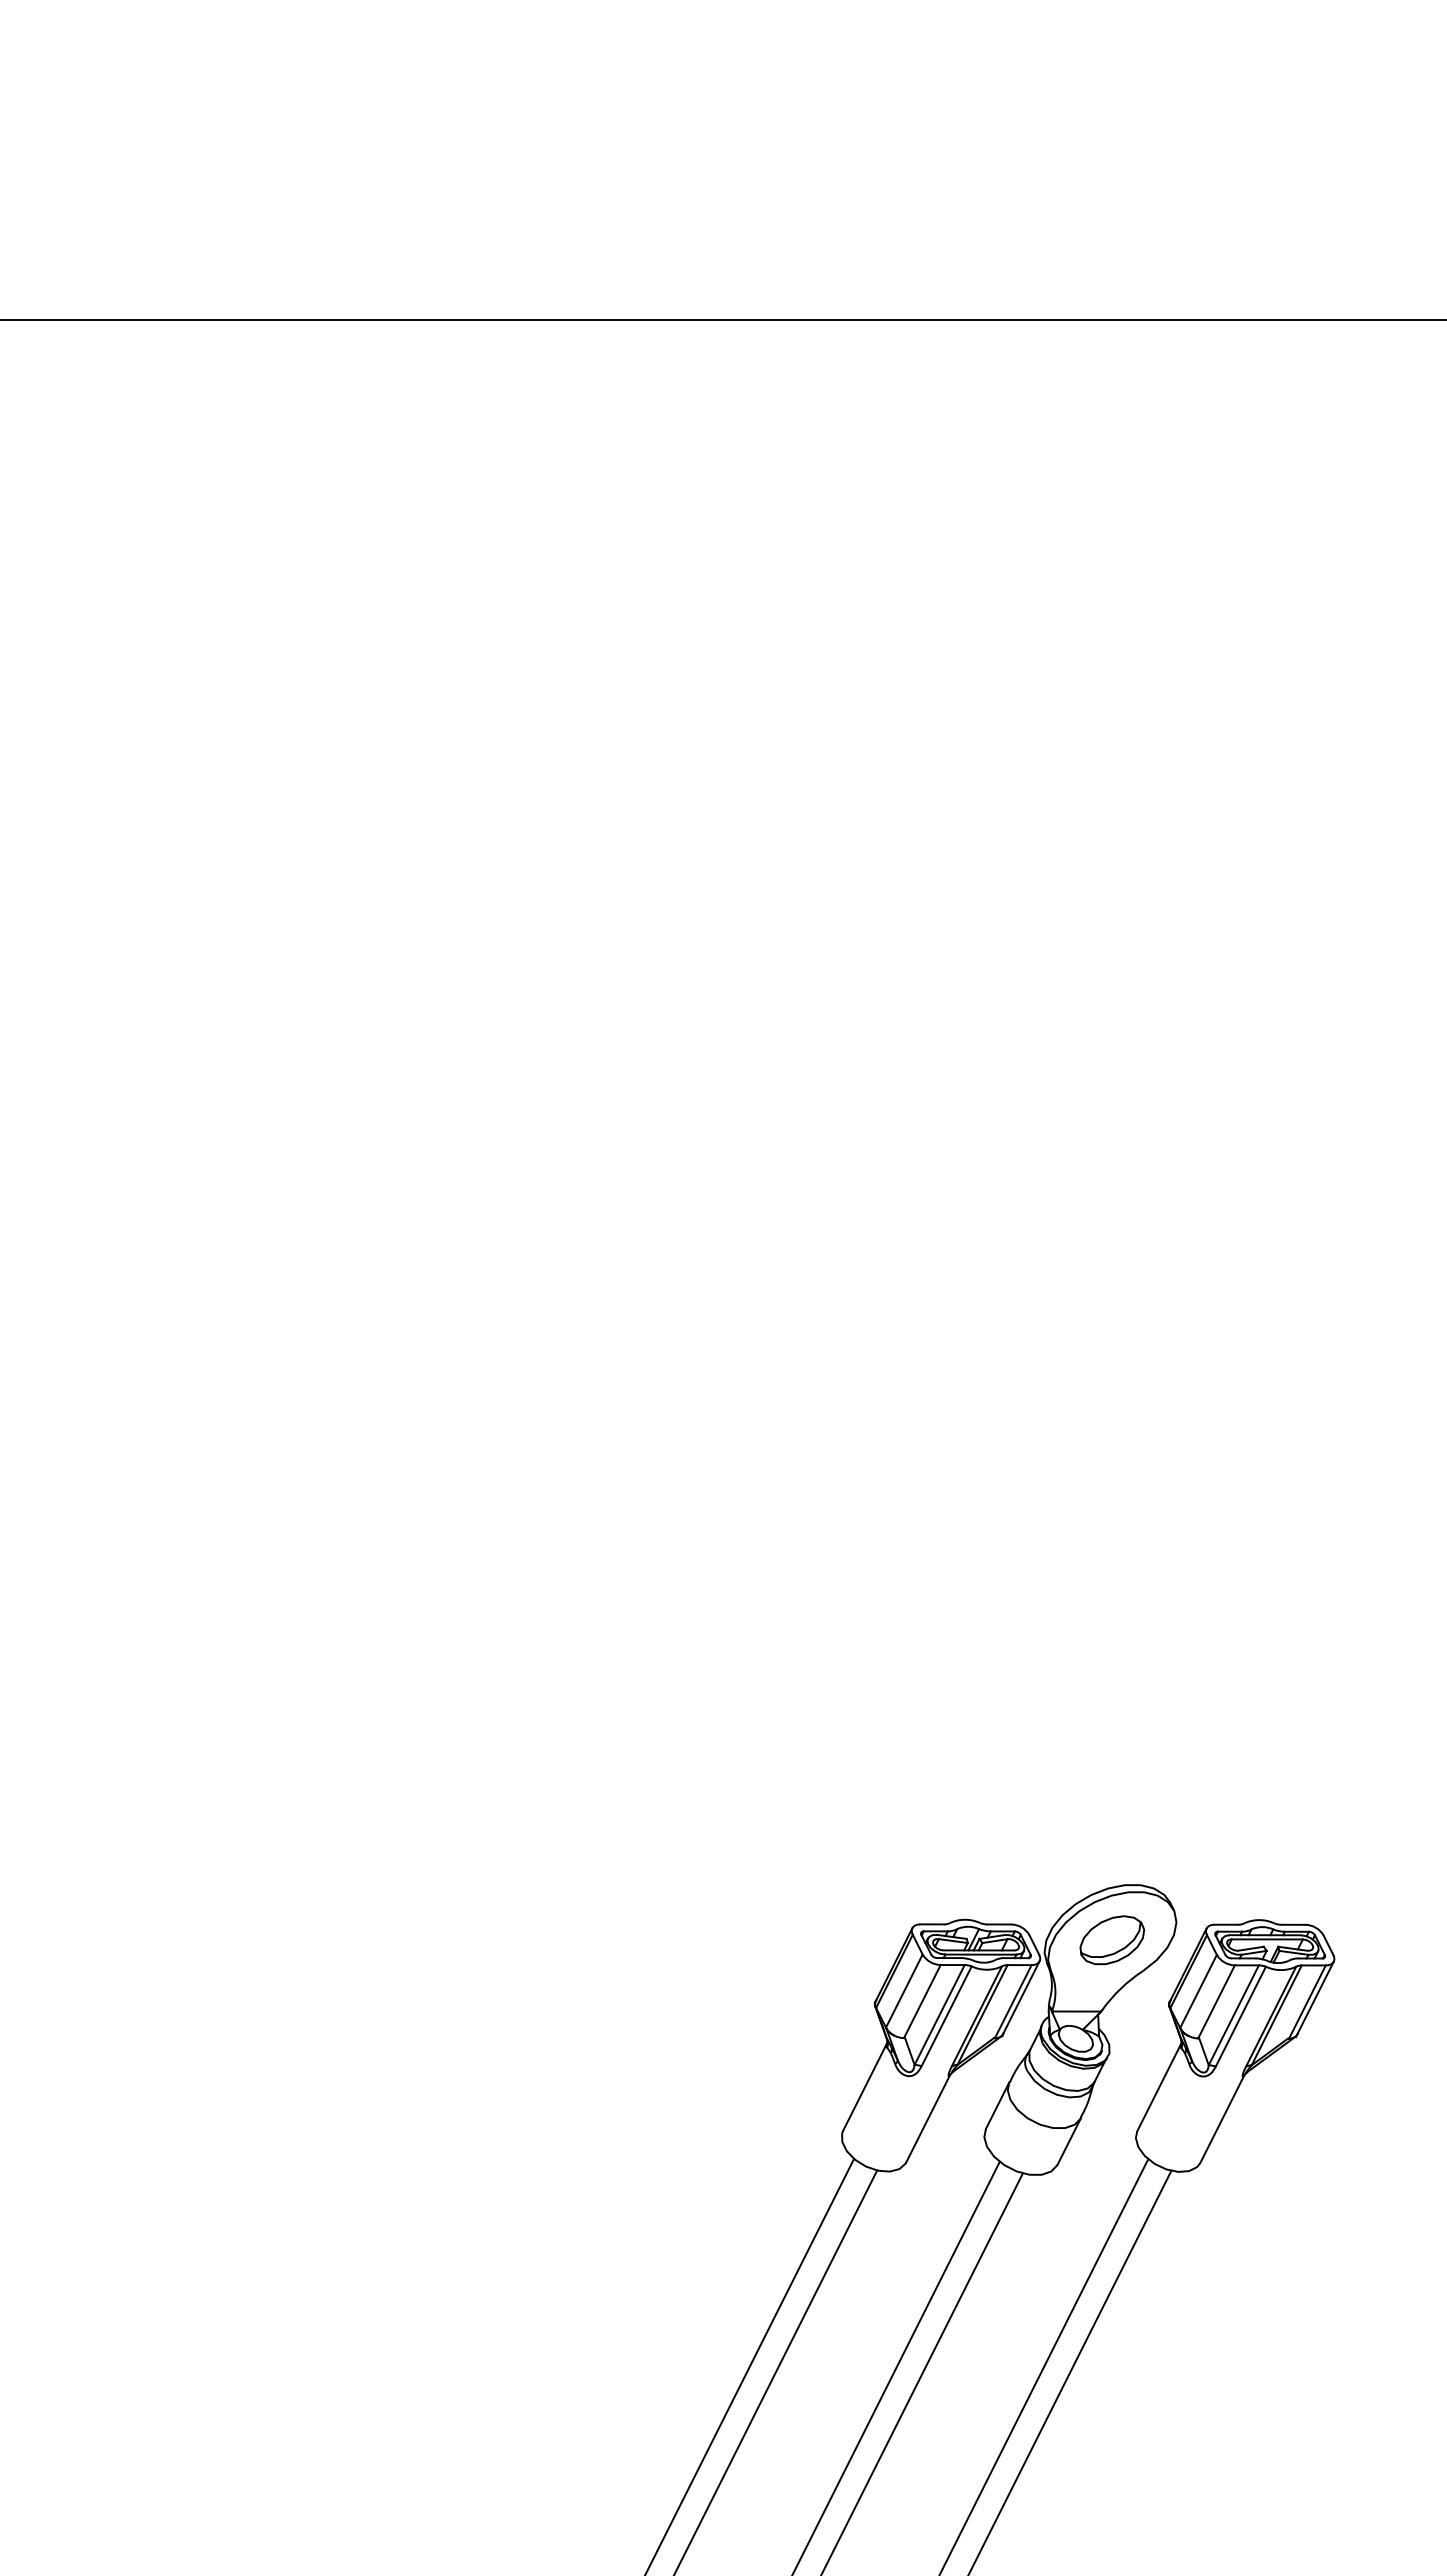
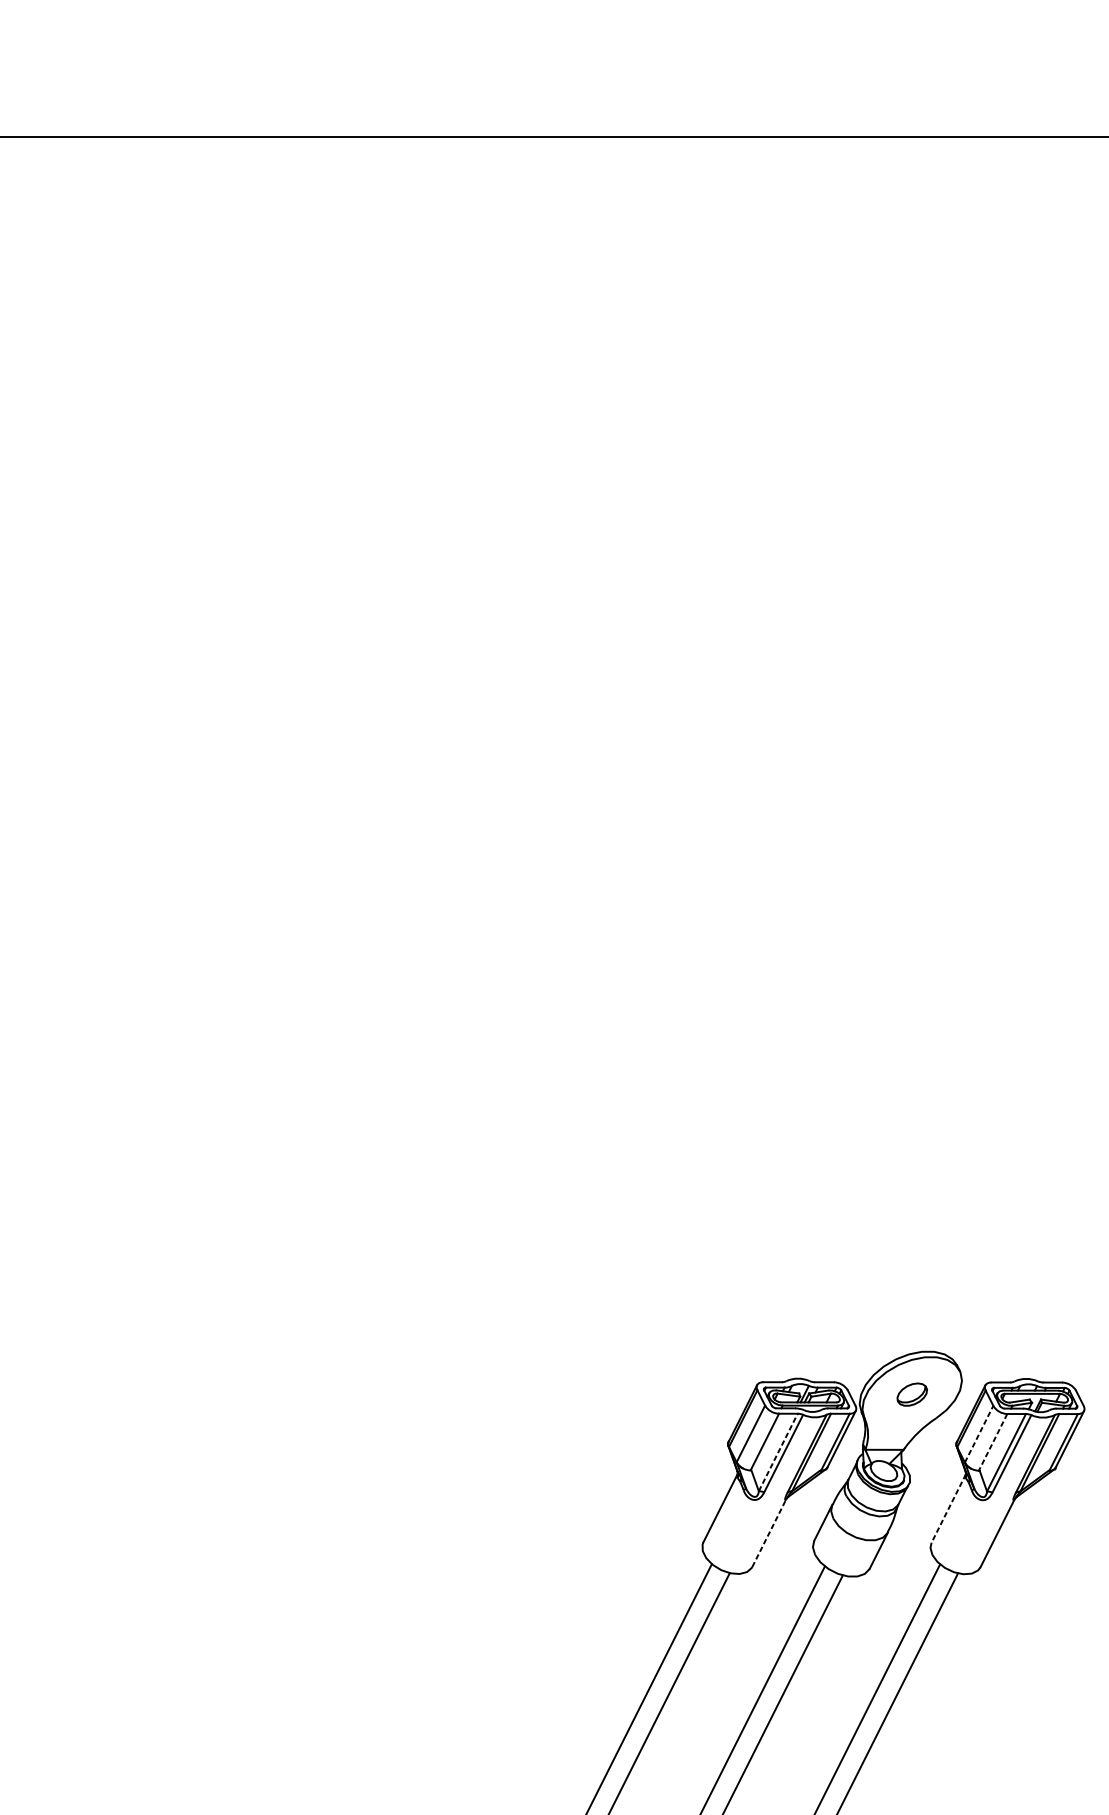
part: (1112, 1940) -> (912, 1394), size x0.6
line: (1198, 1991) -> (979, 1434), solid -> dashed
line: (1216, 2001) -> (993, 1442), solid -> dashed
line: (939, 2014) -> (778, 1452), solid -> dashed
line: (1159, 2087) -> (948, 1508), solid -> dashed
line: (928, 2118) -> (769, 1532), solid -> dashed

